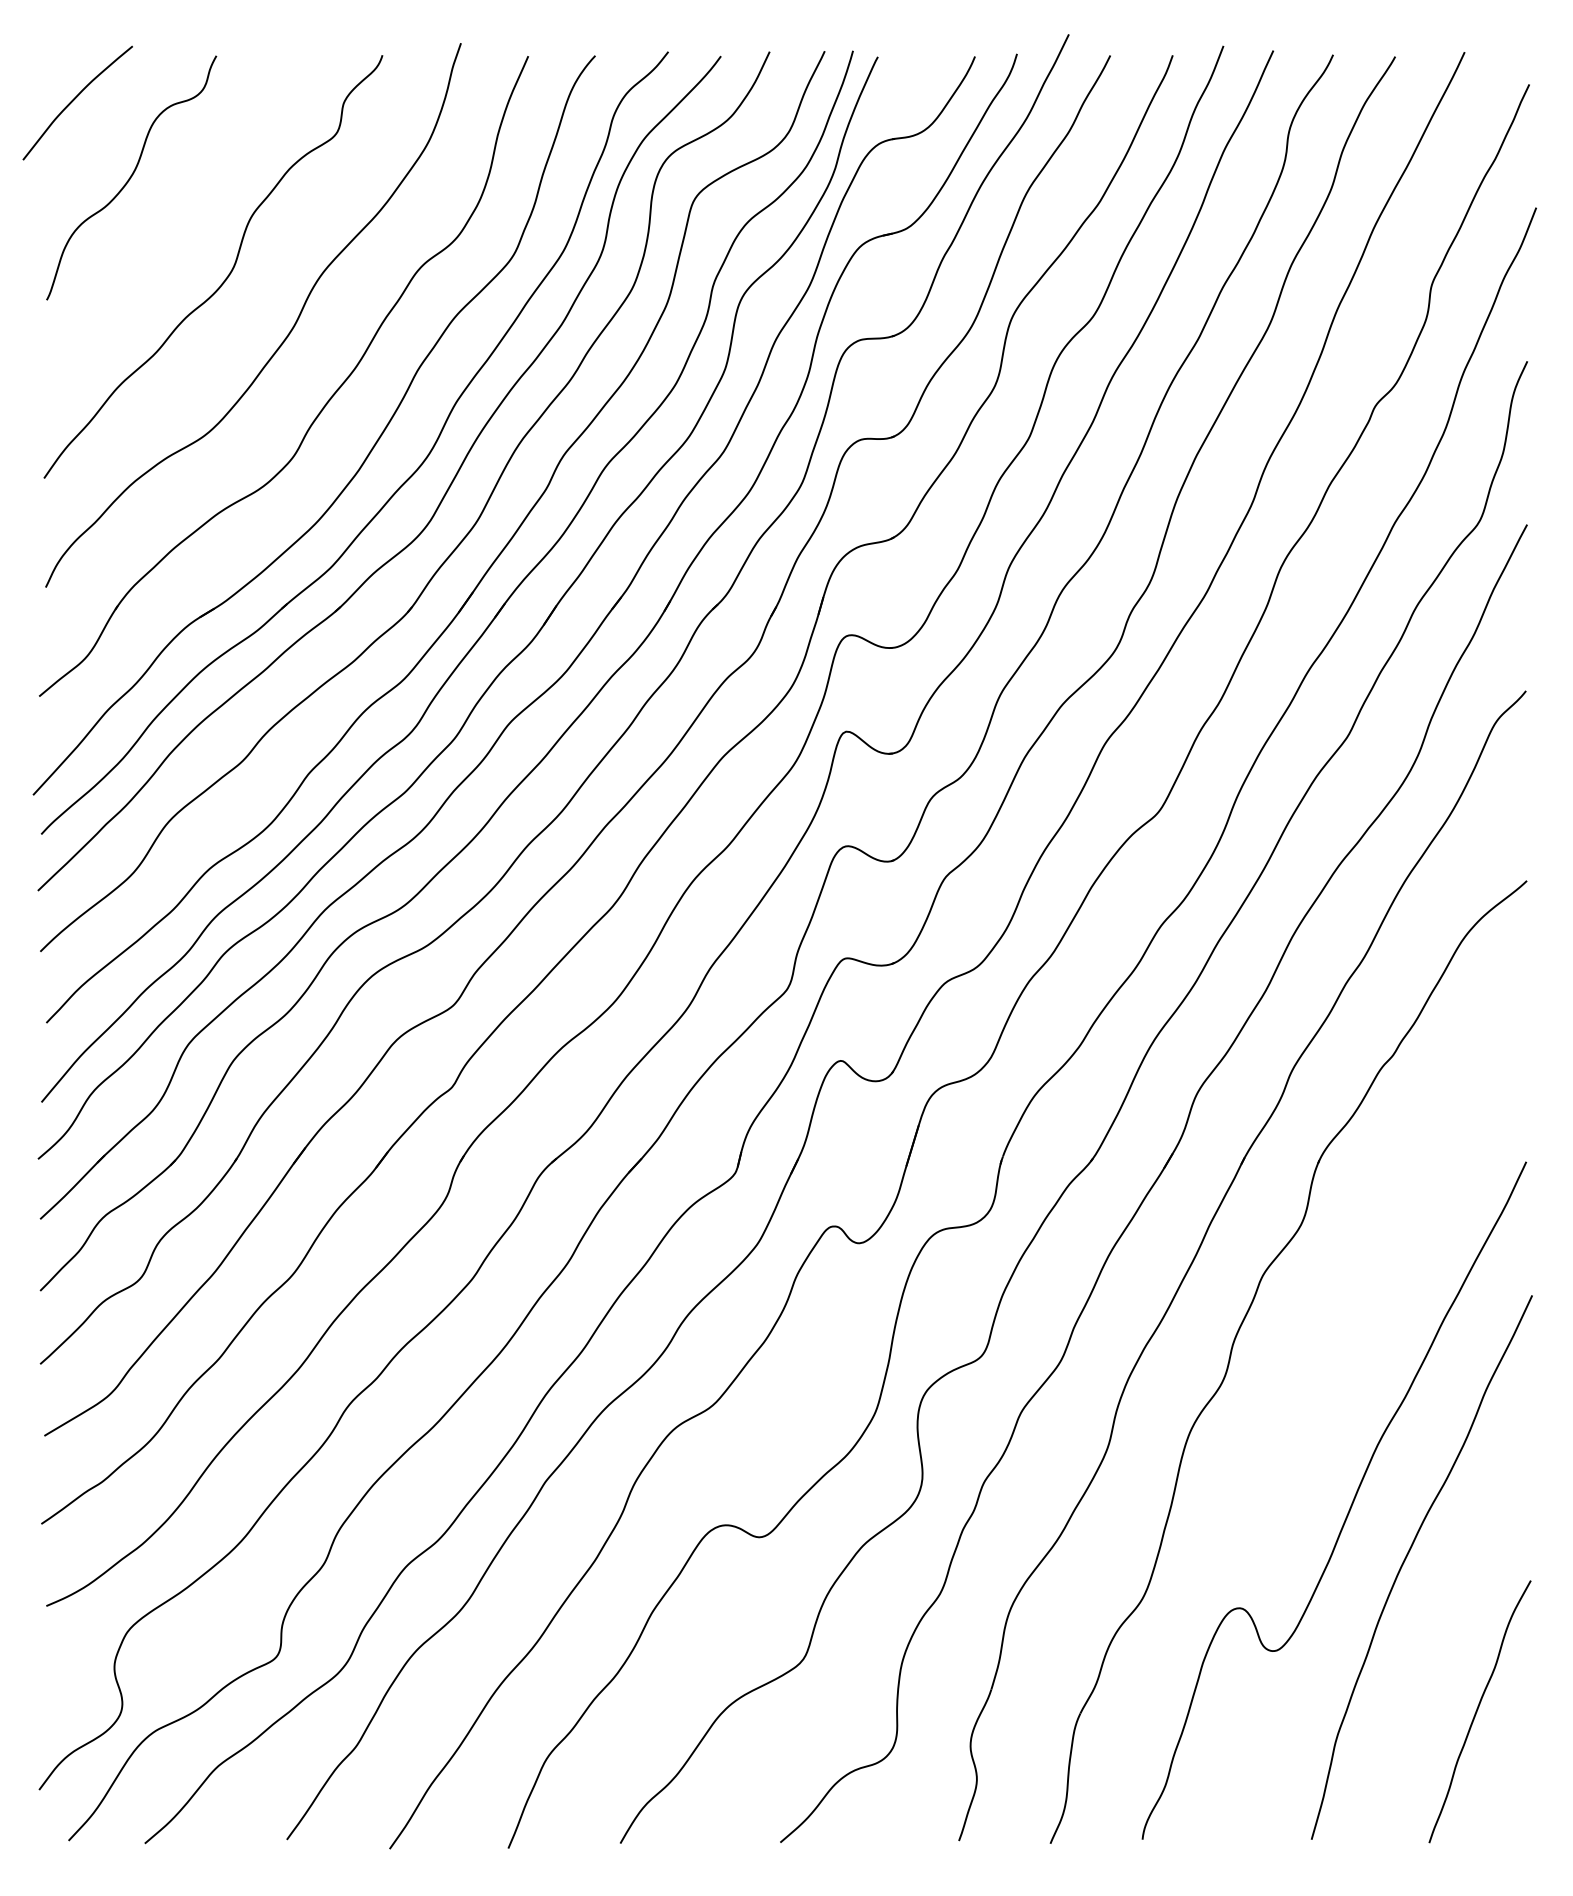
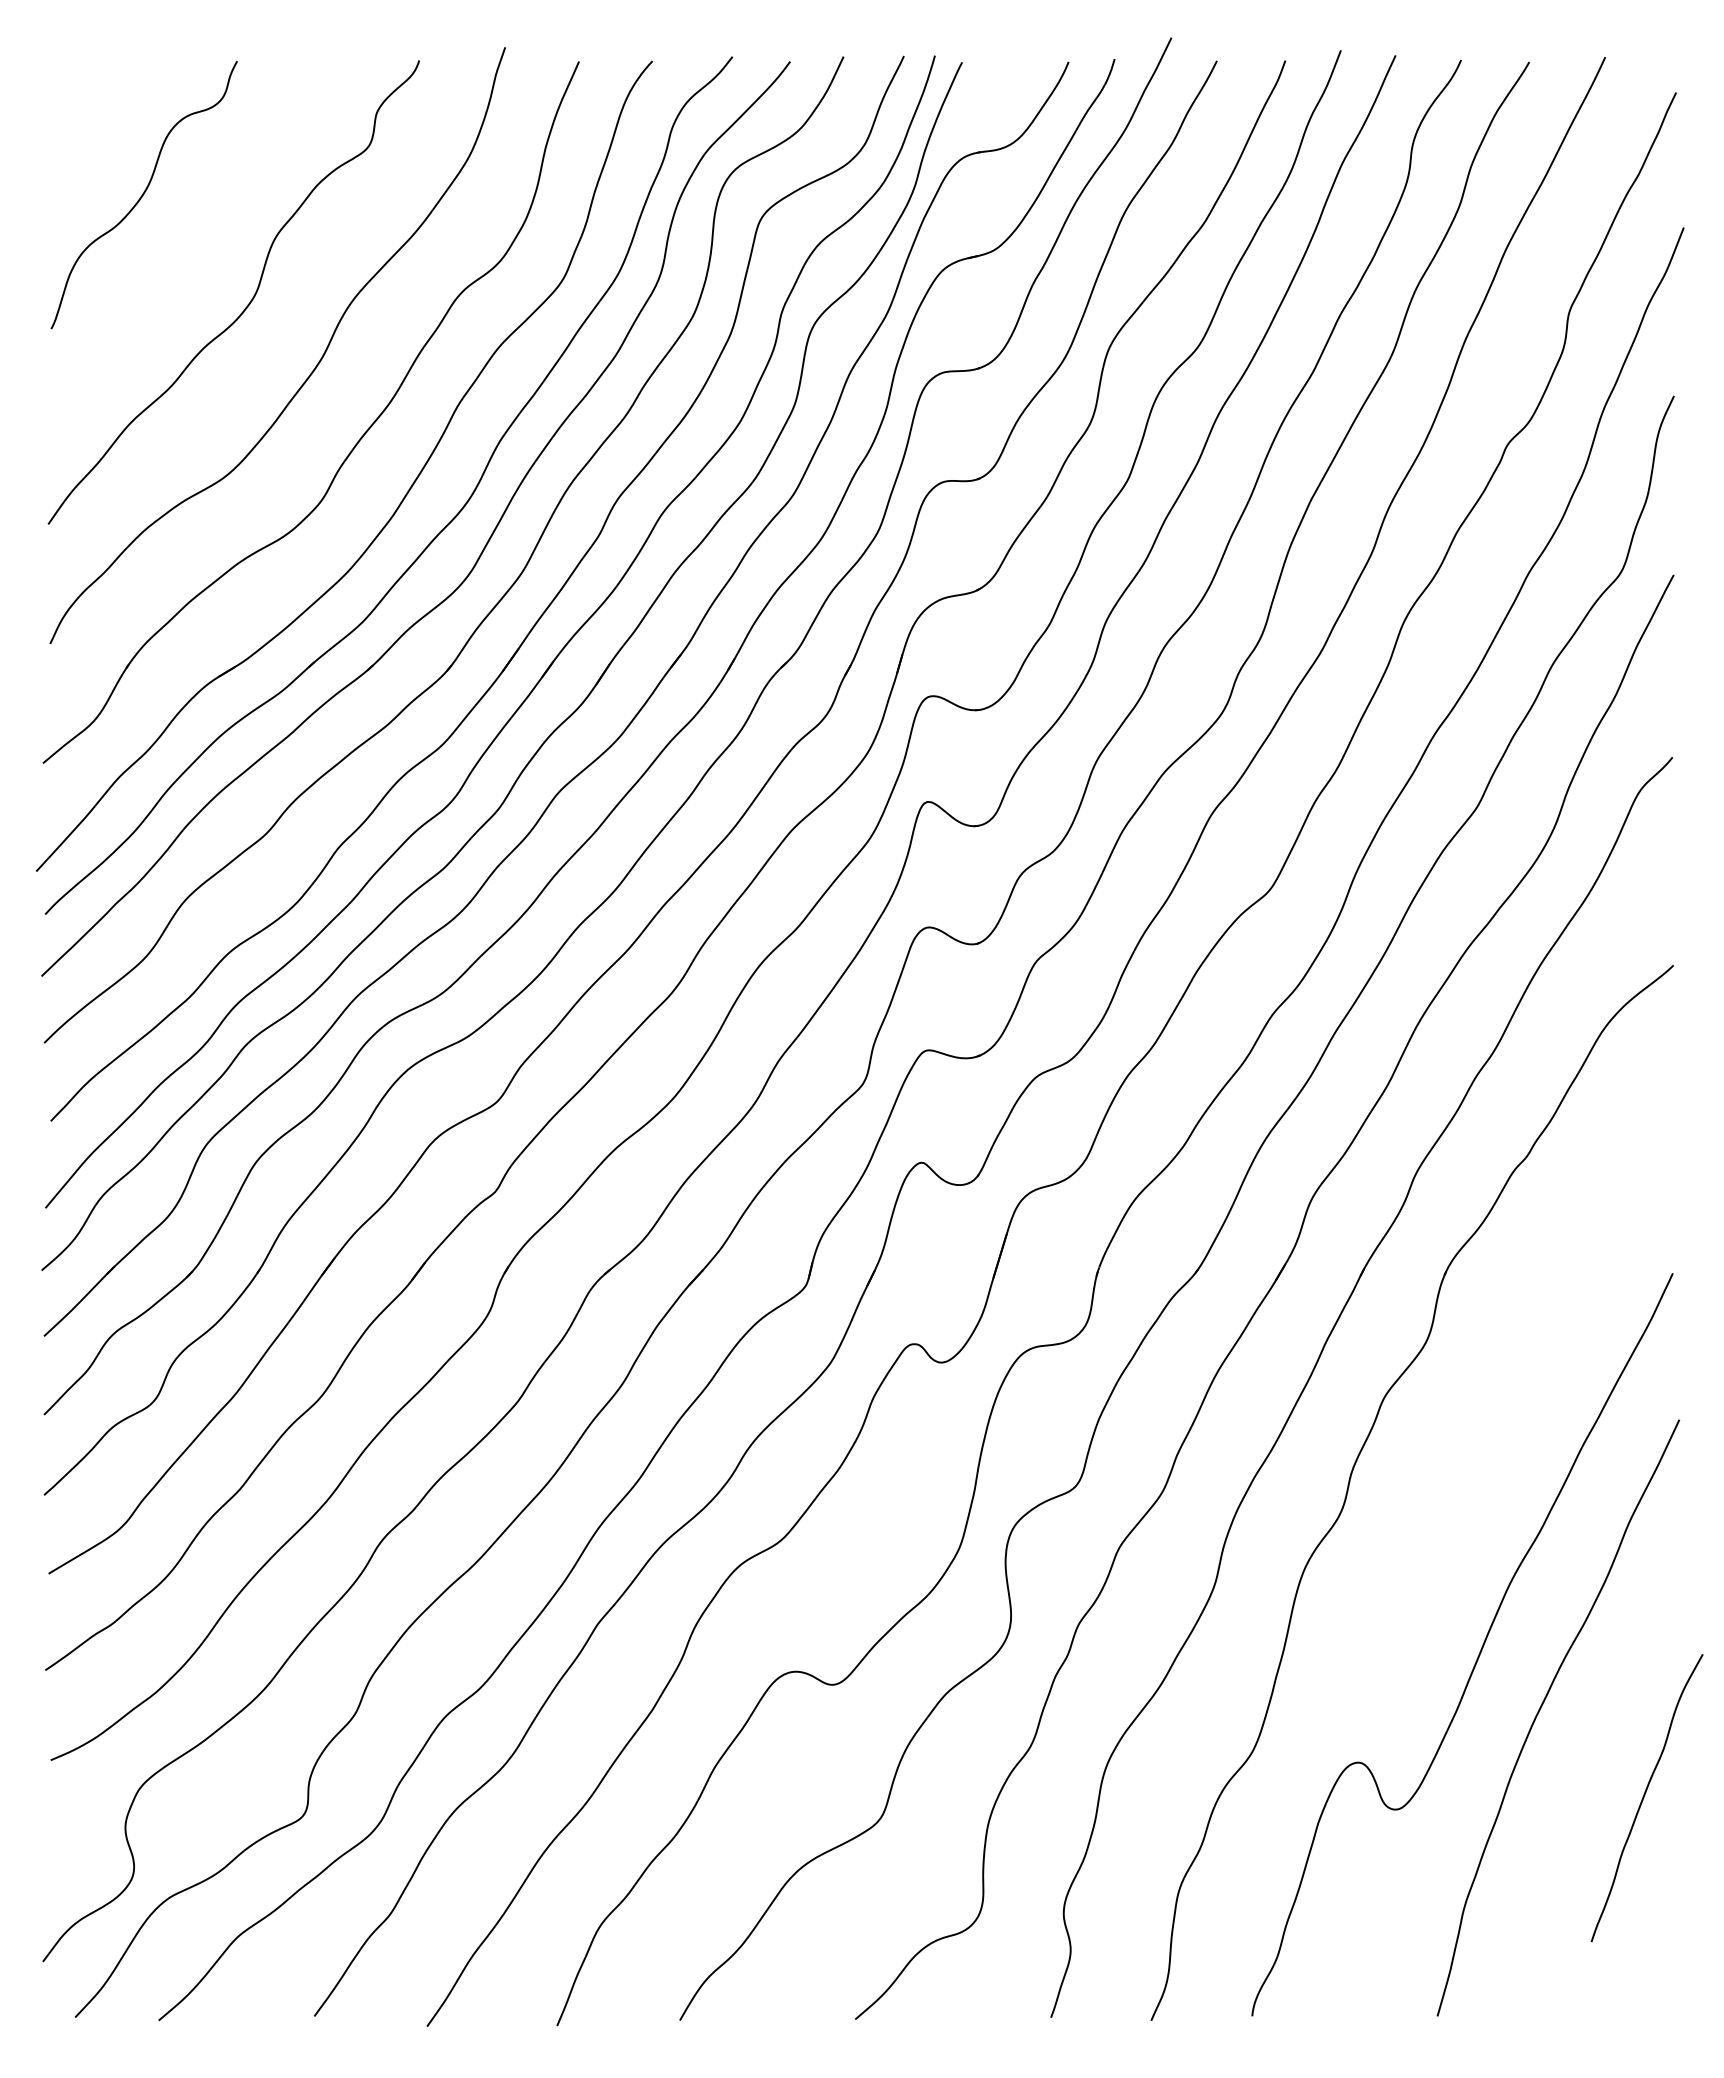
curve: (74, 99) -> (81, 109), removed
curve: (1477, 1711) -> (1644, 1797), moved

